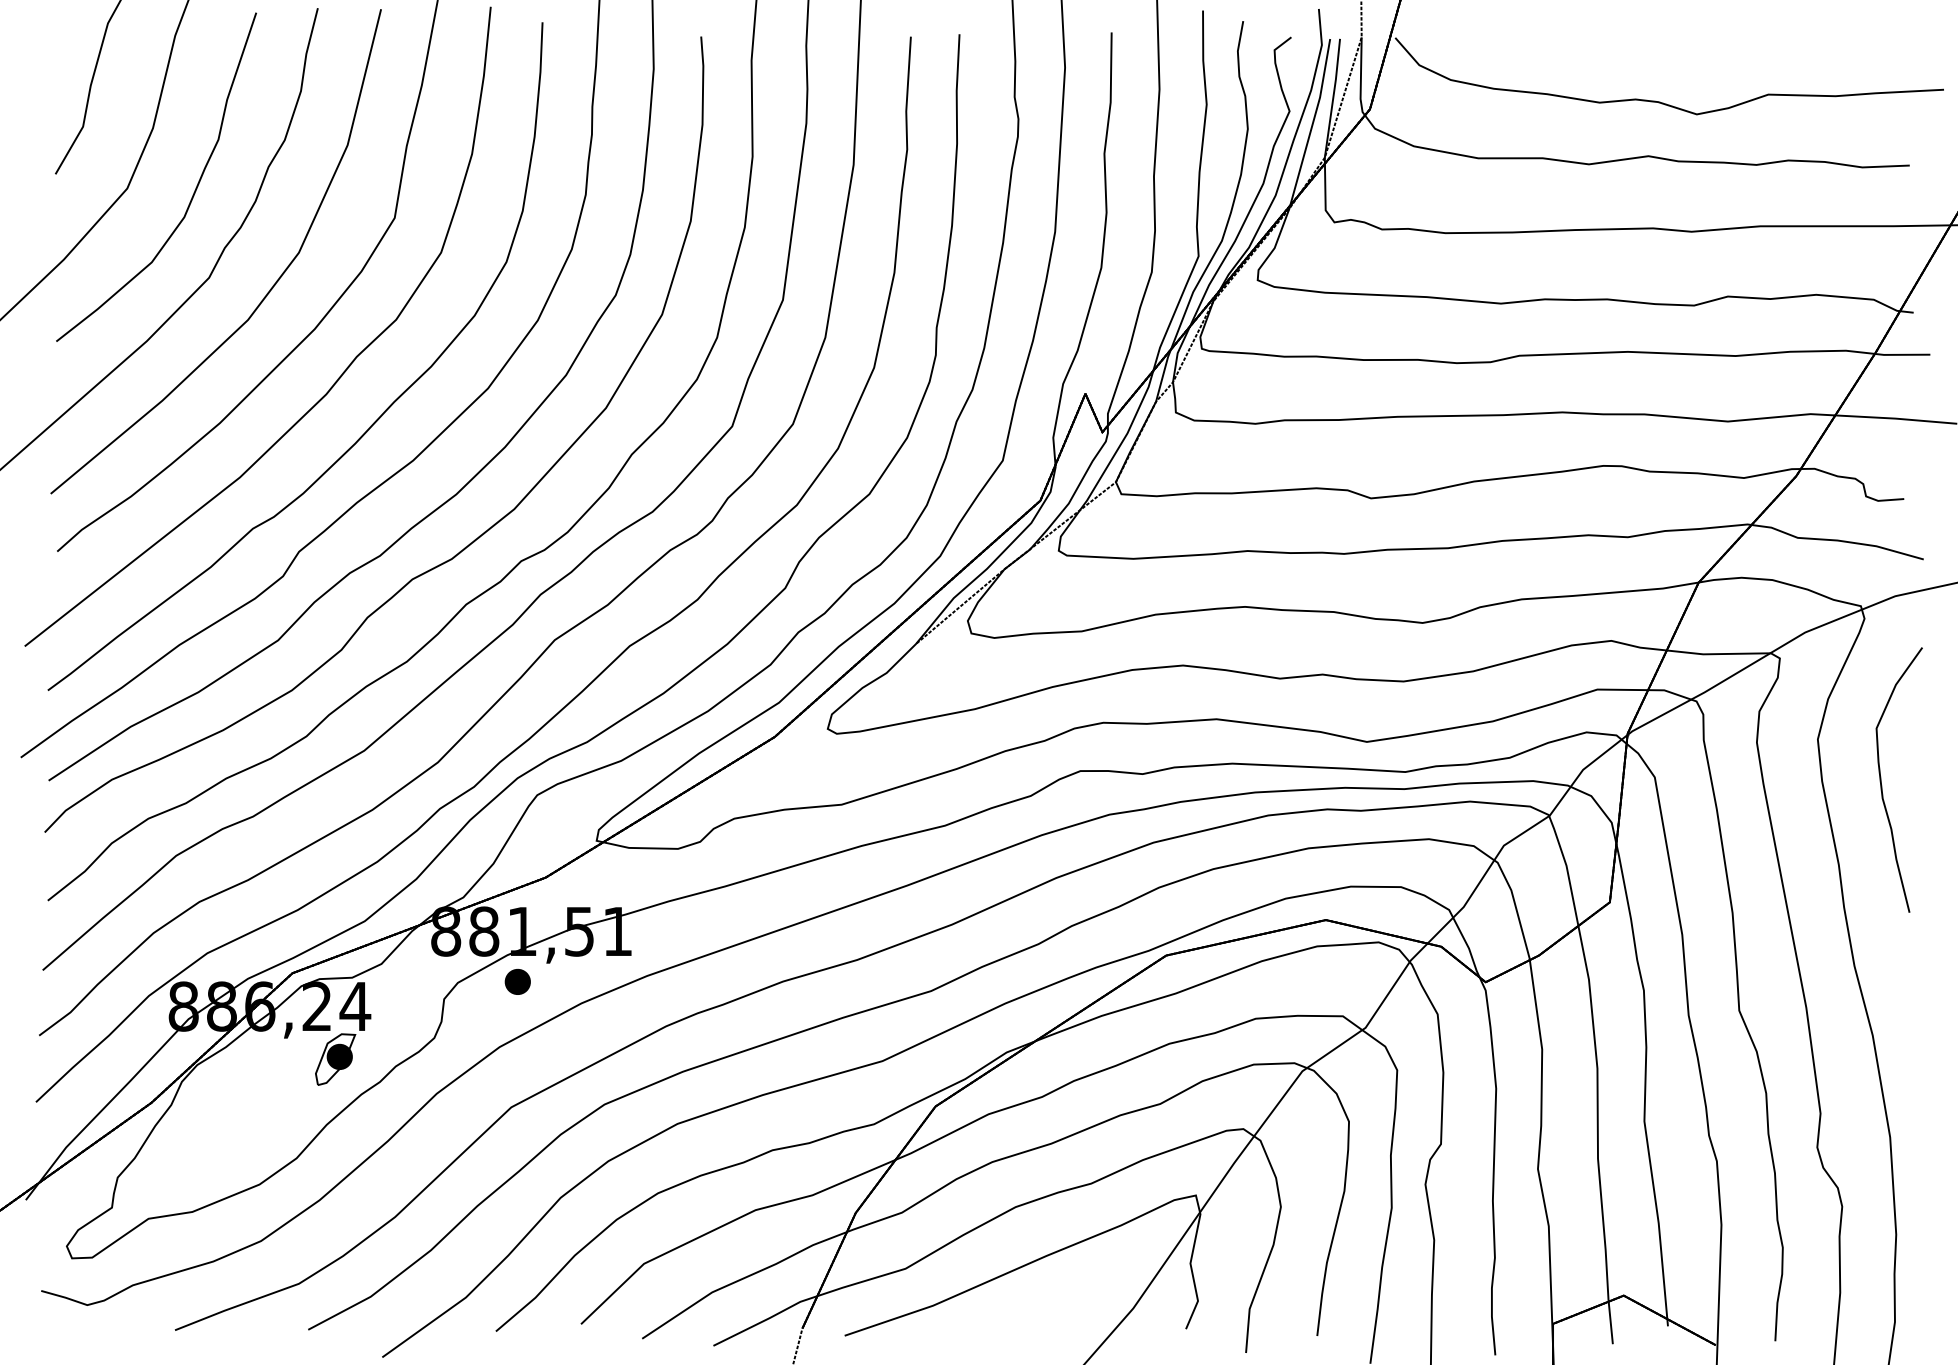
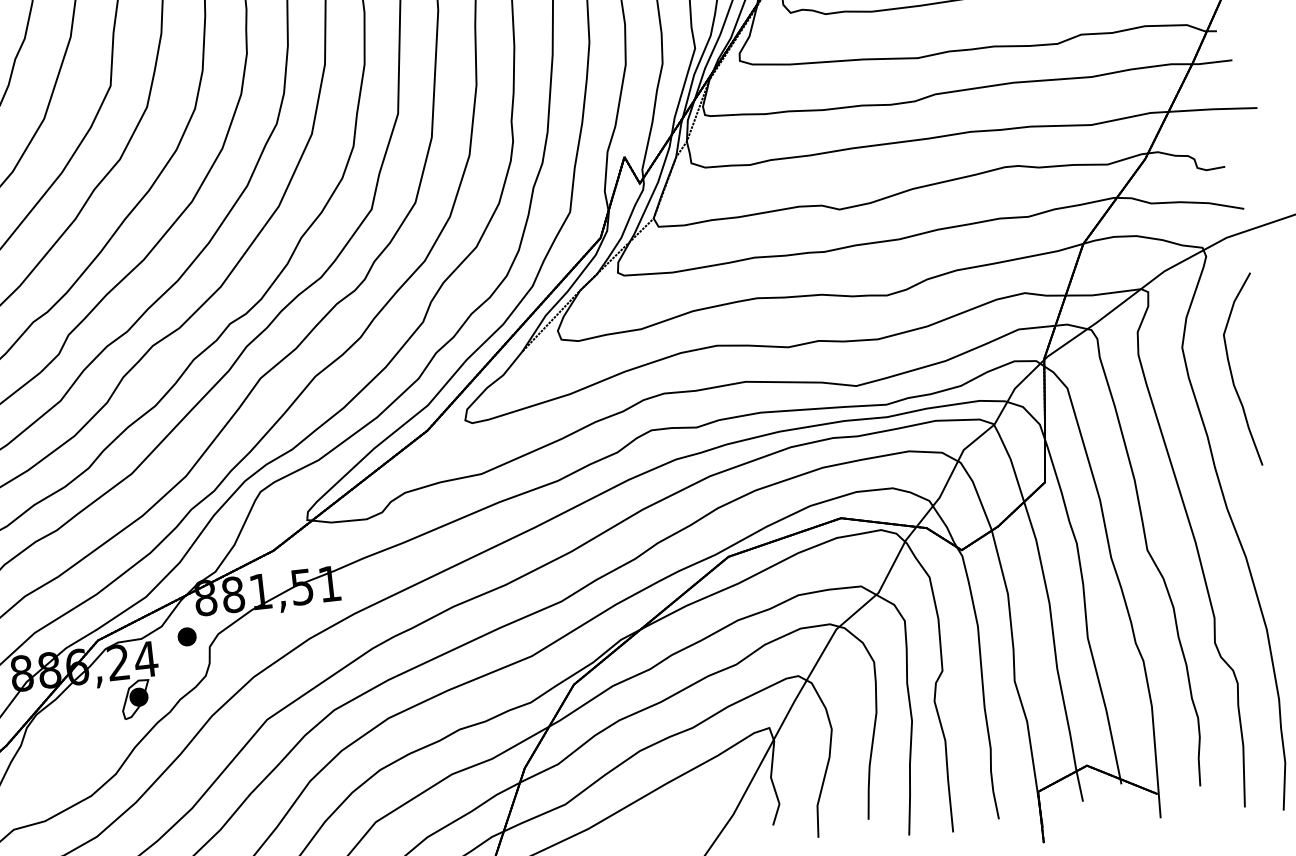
part: (517, 981) -> (186, 636), moved

